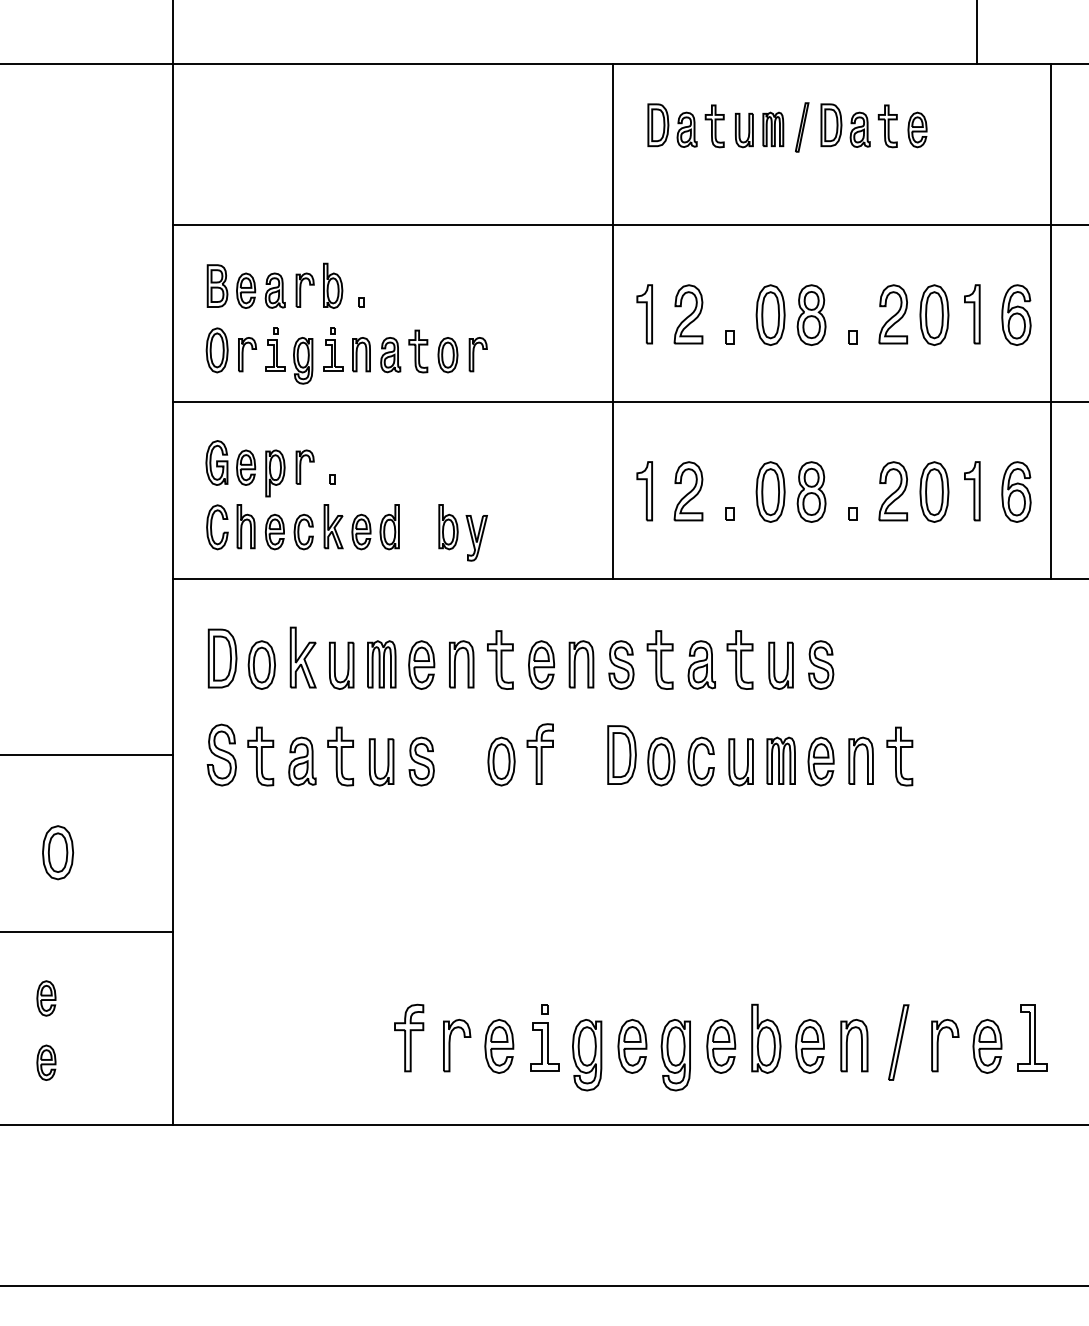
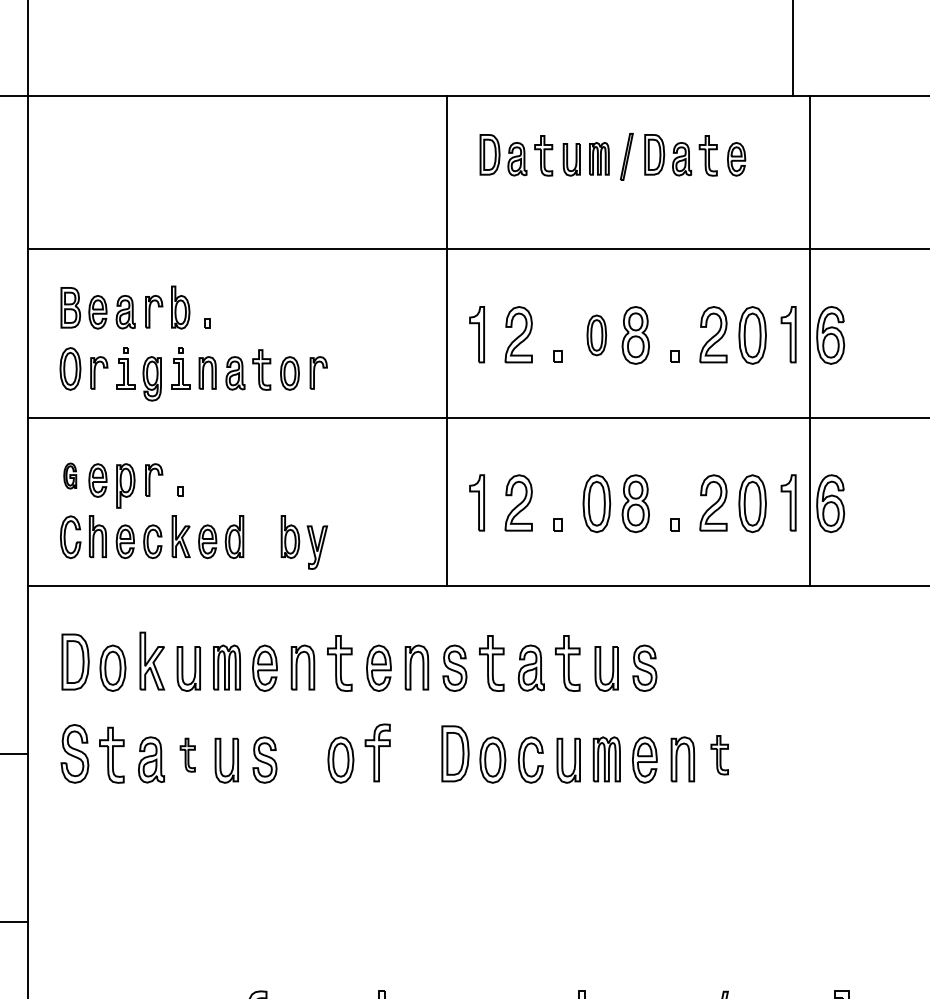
part: (770, 314) -> (596, 334), size x0.7
line: (1050, 320) -> (809, 340), moved
part: (216, 462) -> (69, 475), size x0.6
part: (340, 756) -> (187, 755), size x0.6
part: (899, 756) -> (719, 755), size x0.7

